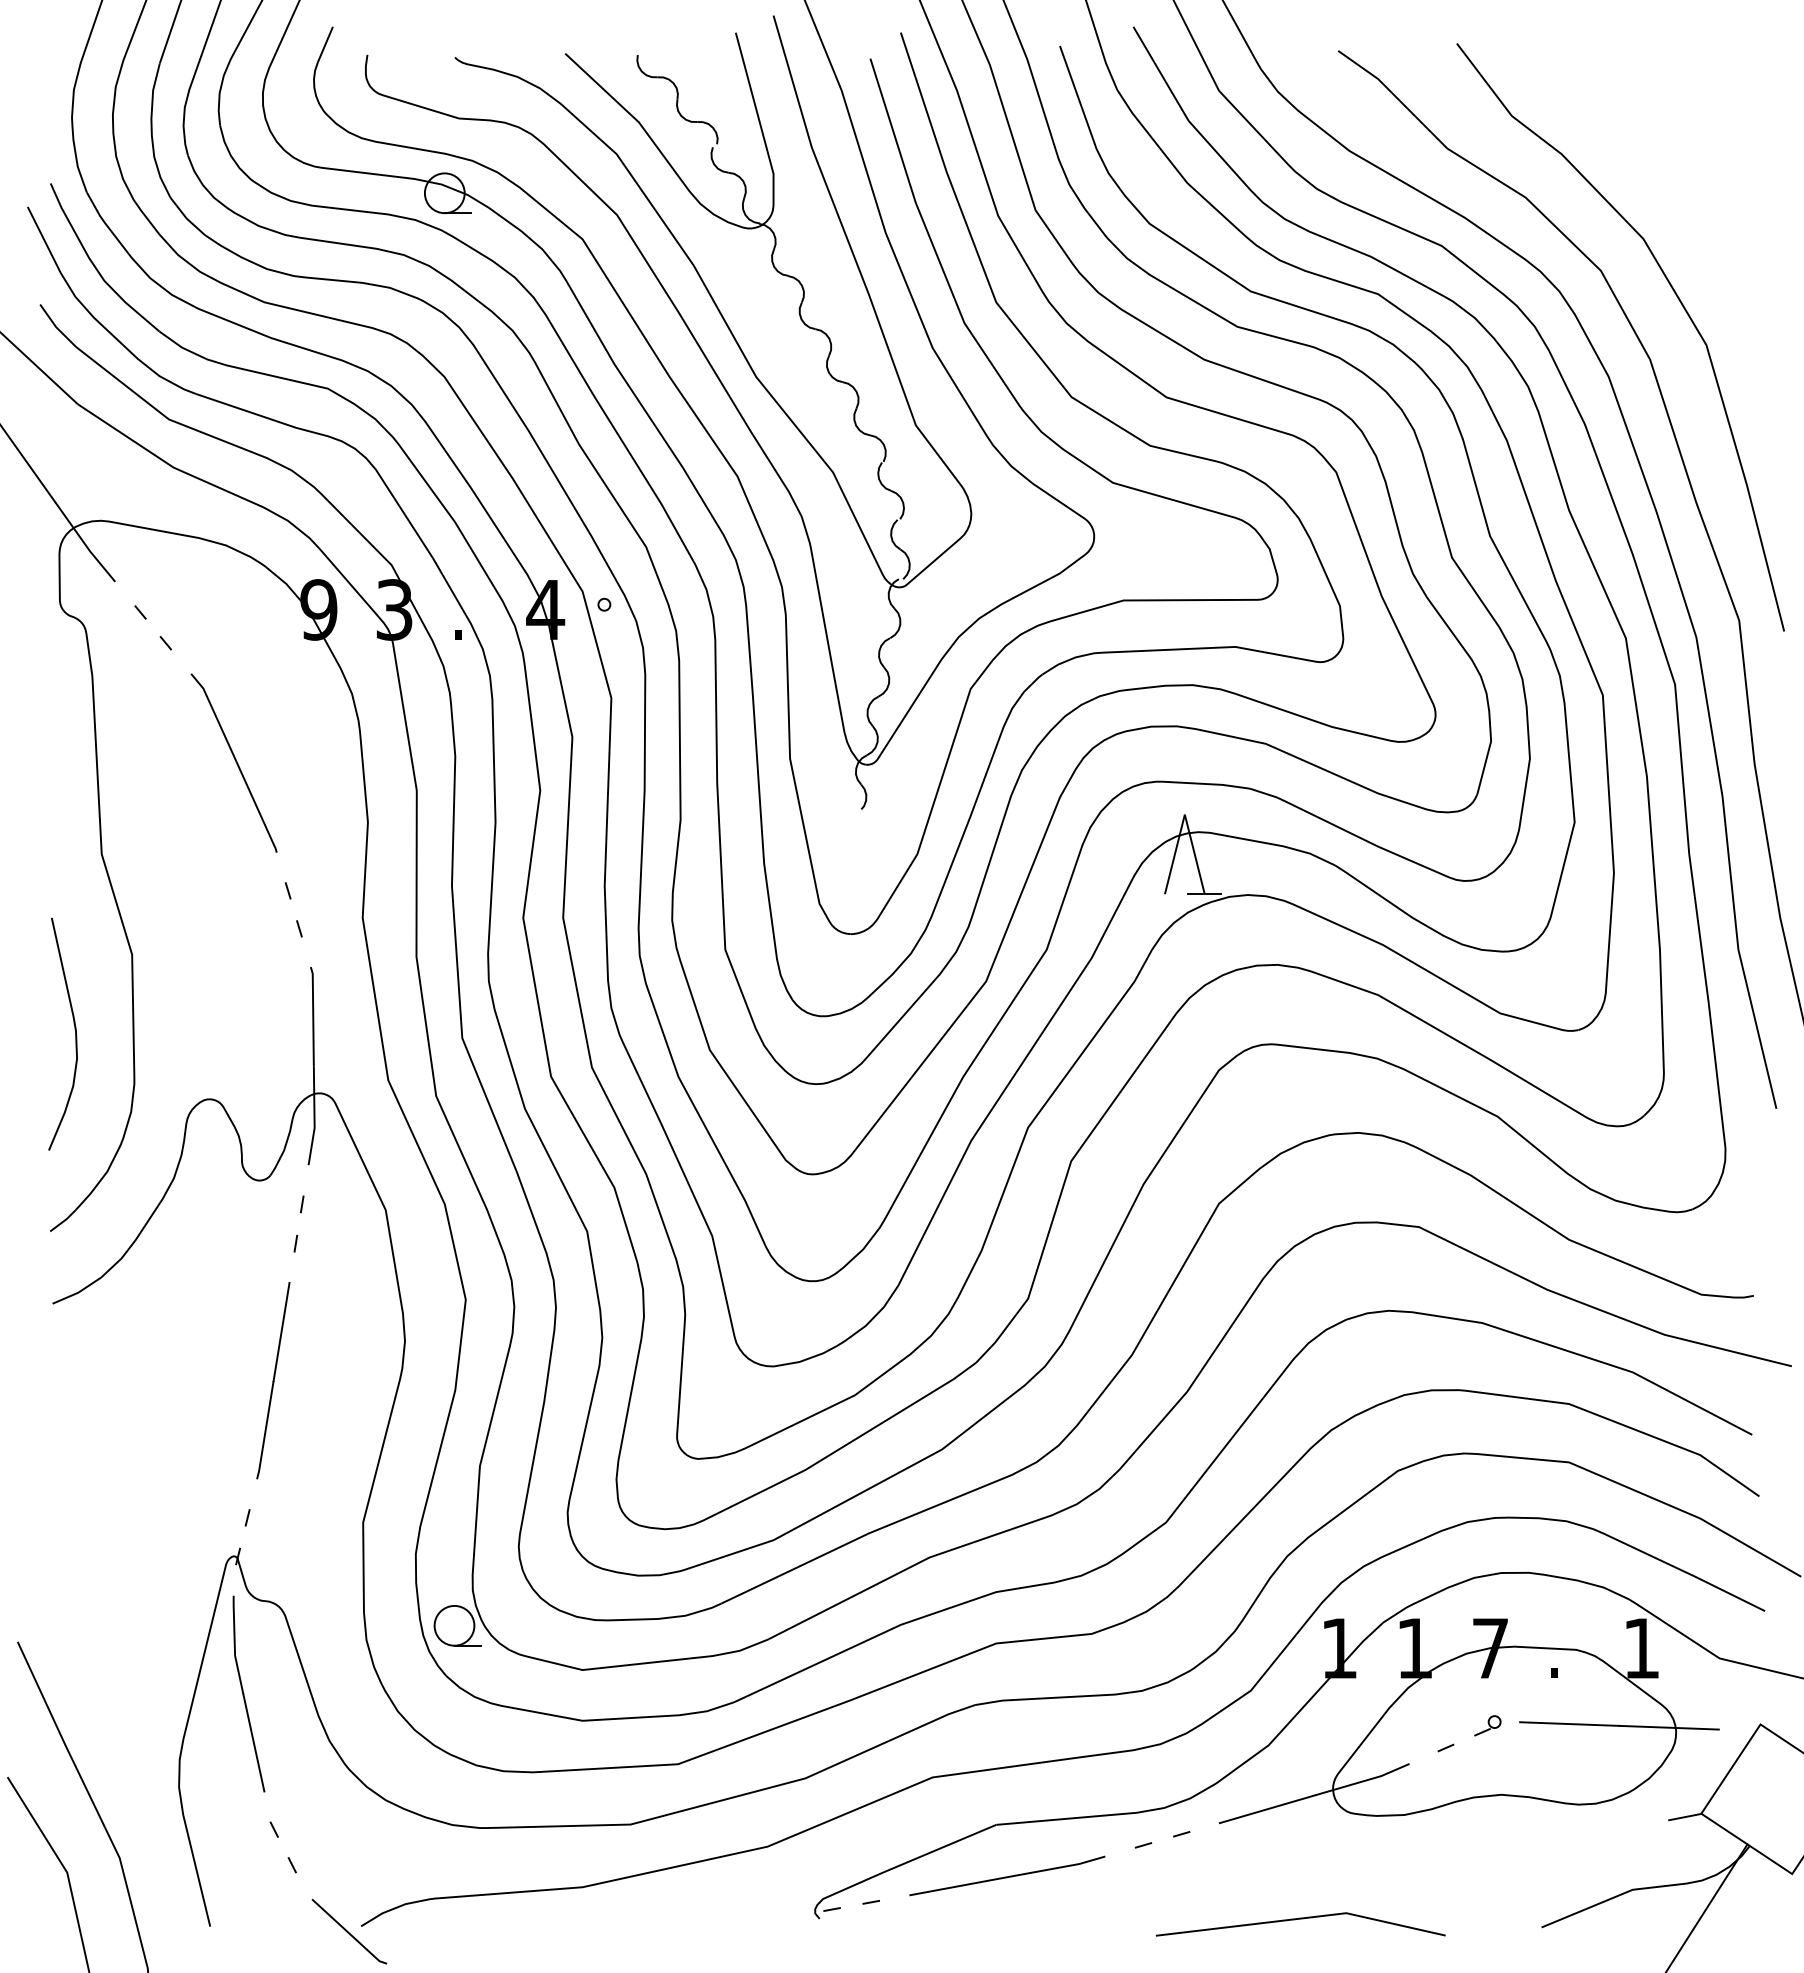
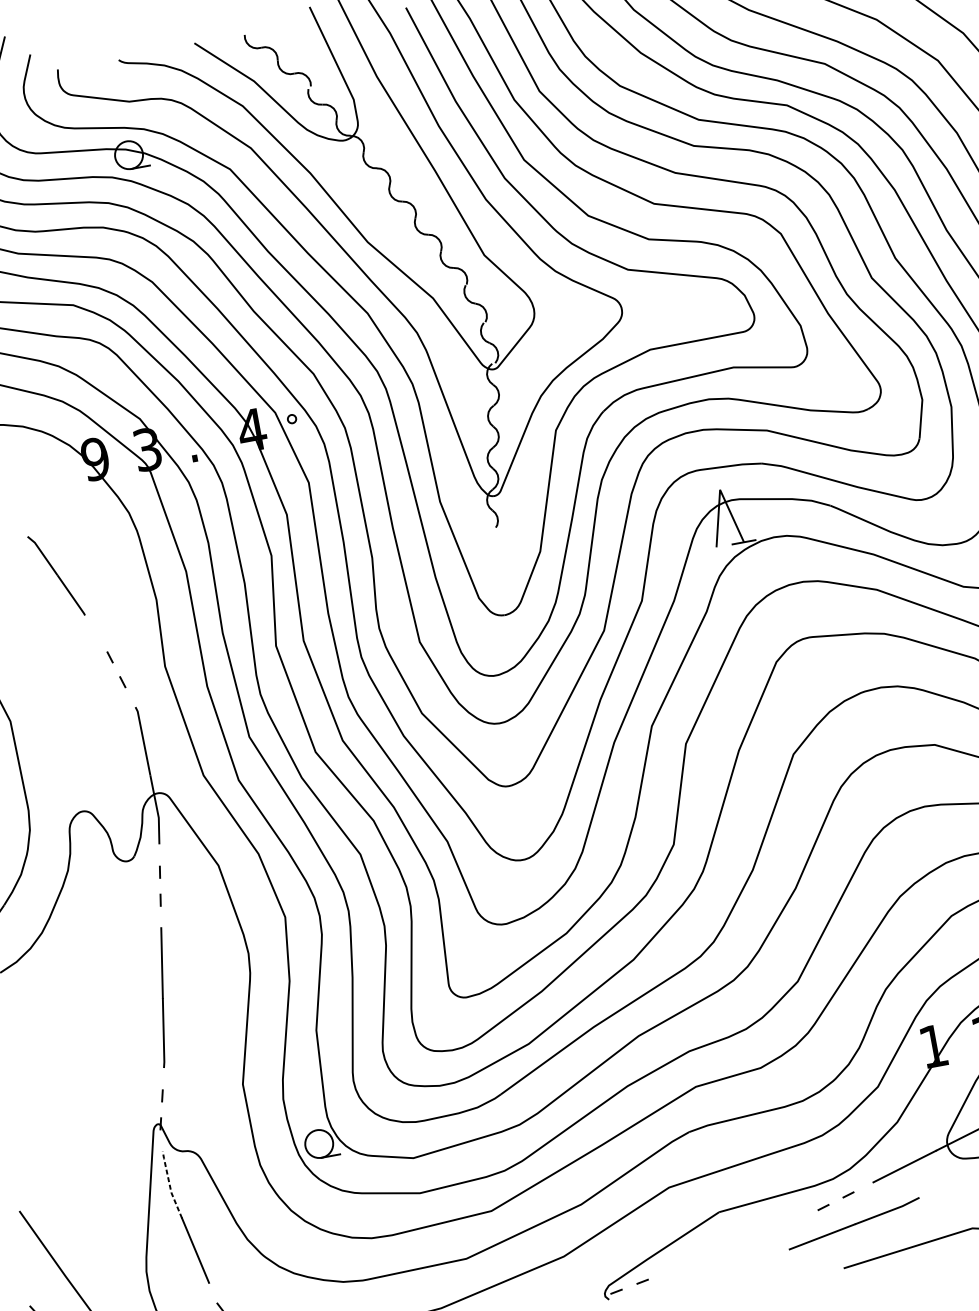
part: (233, 762) -> (55, 575), size x0.7
line: (234, 1644) -> (169, 1185), solid -> dashed
part: (1007, 1875) -> (854, 1223), moved

